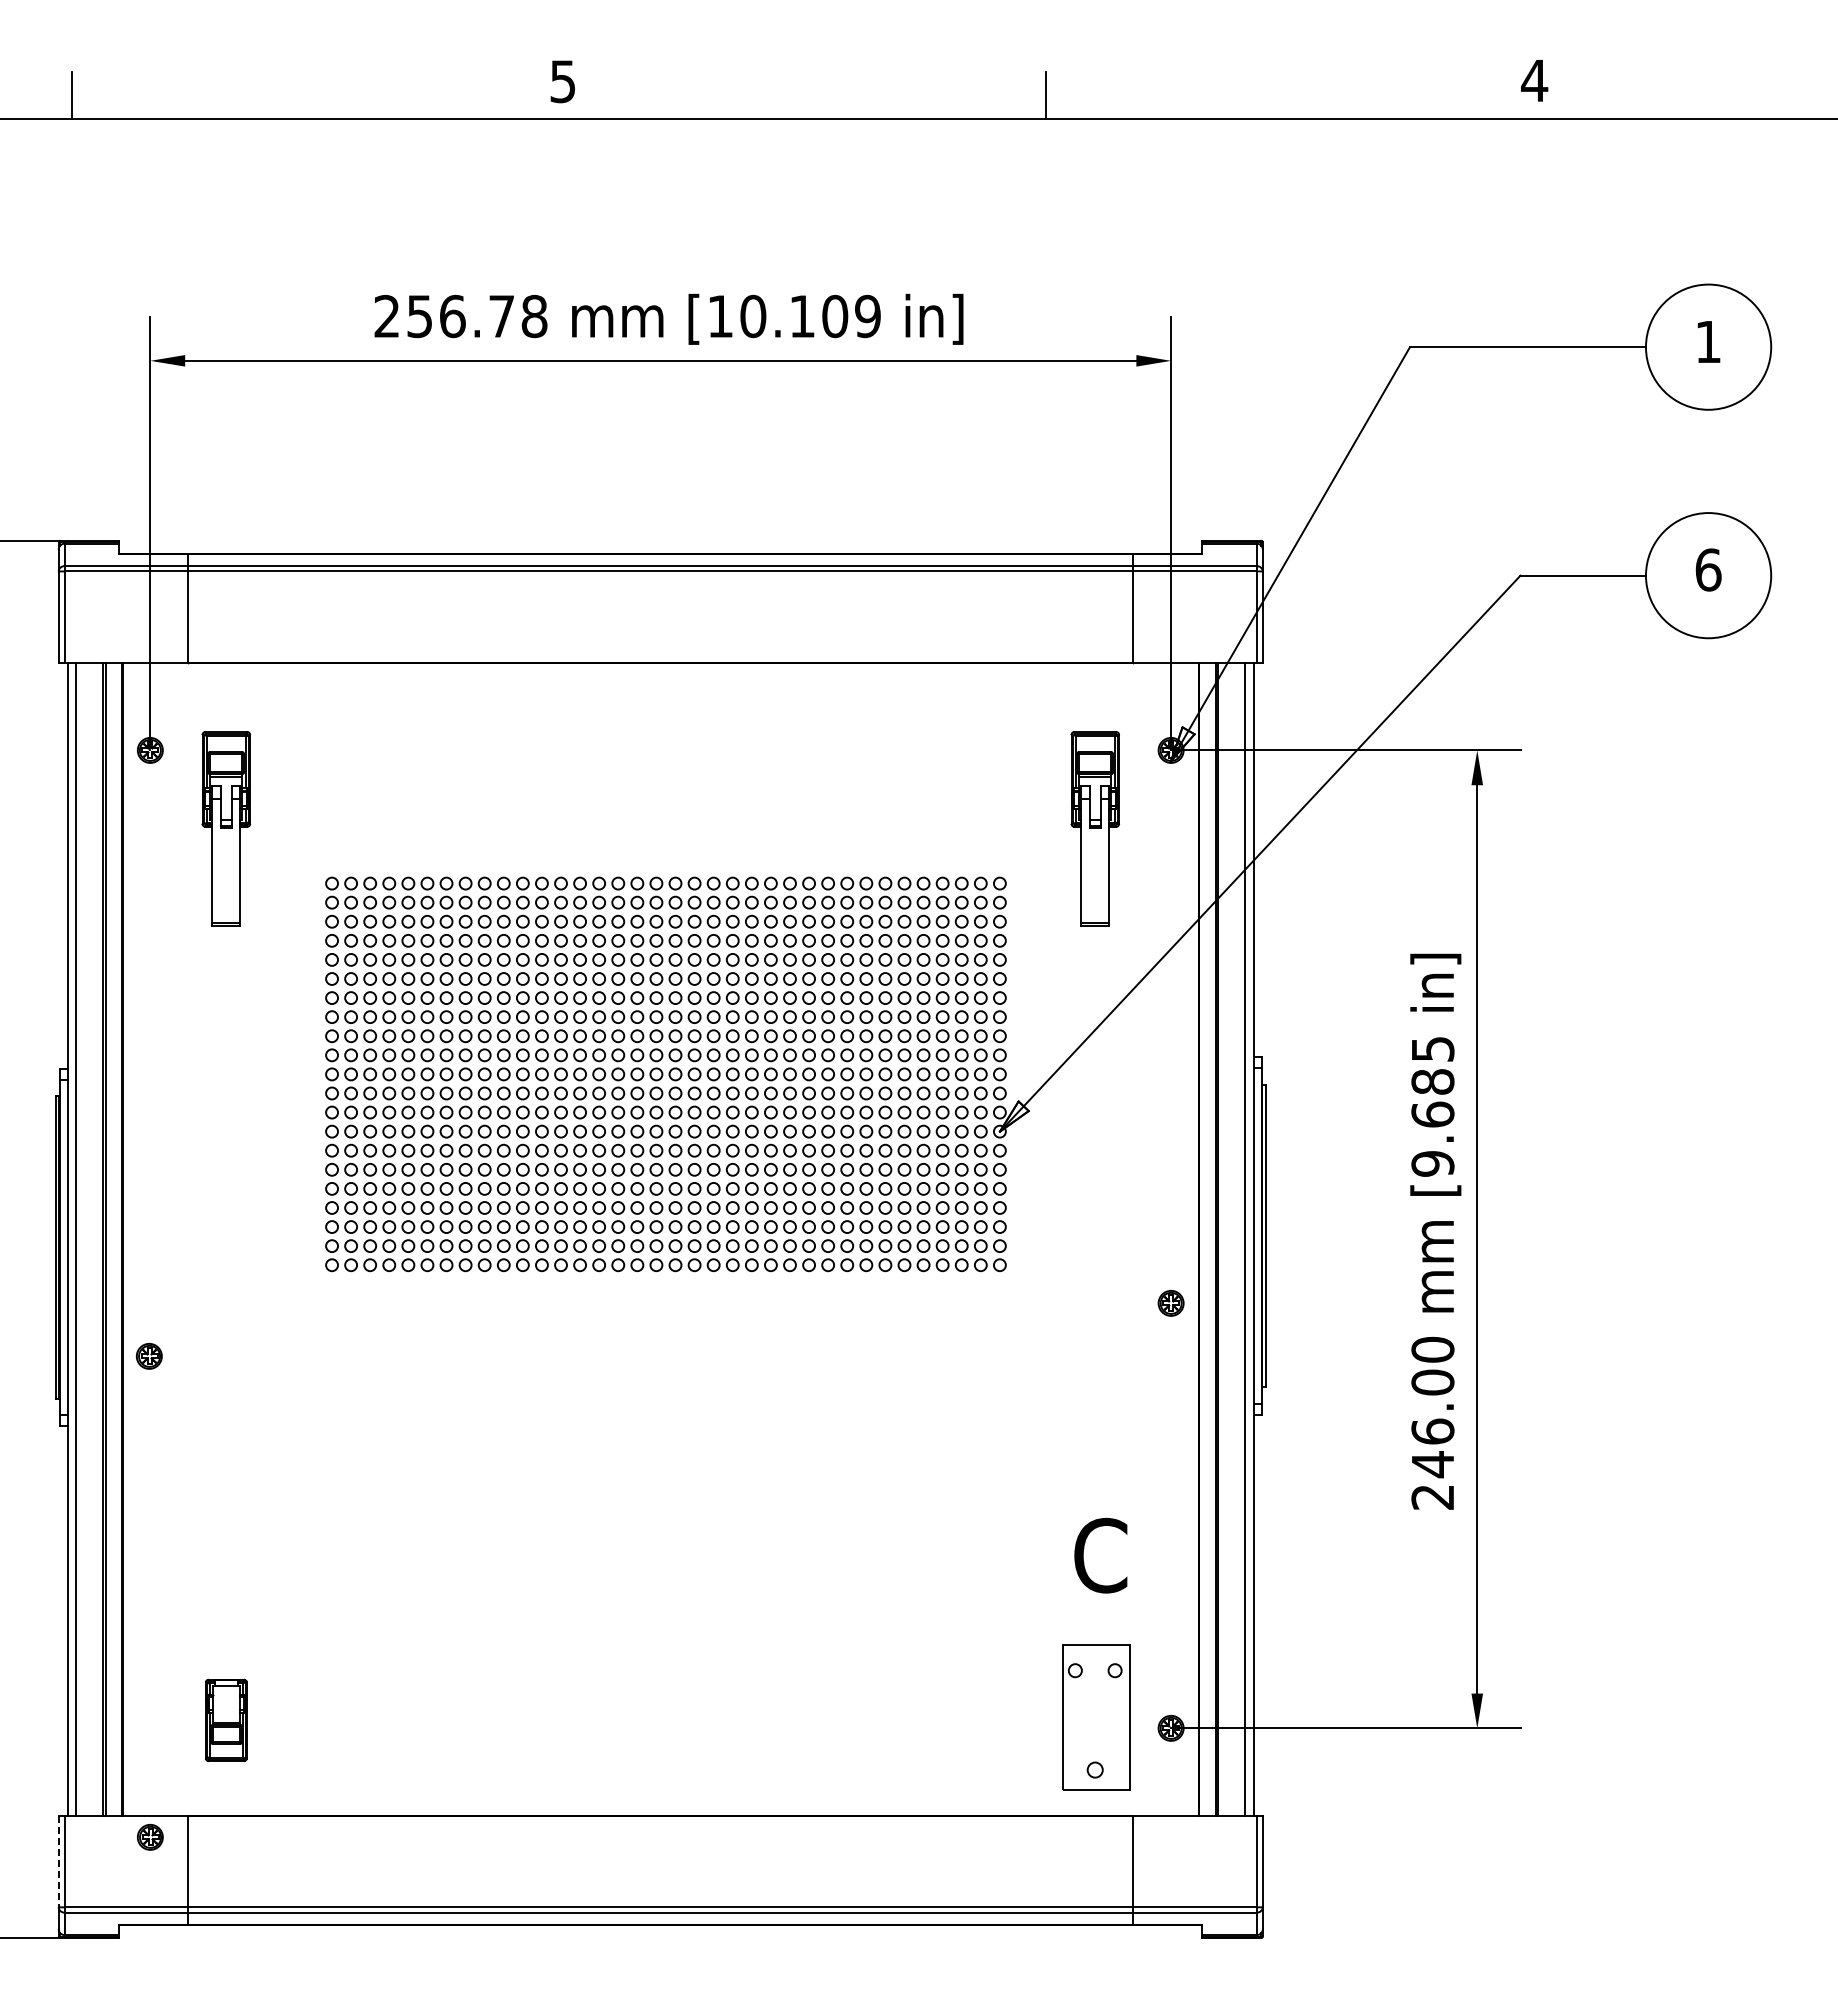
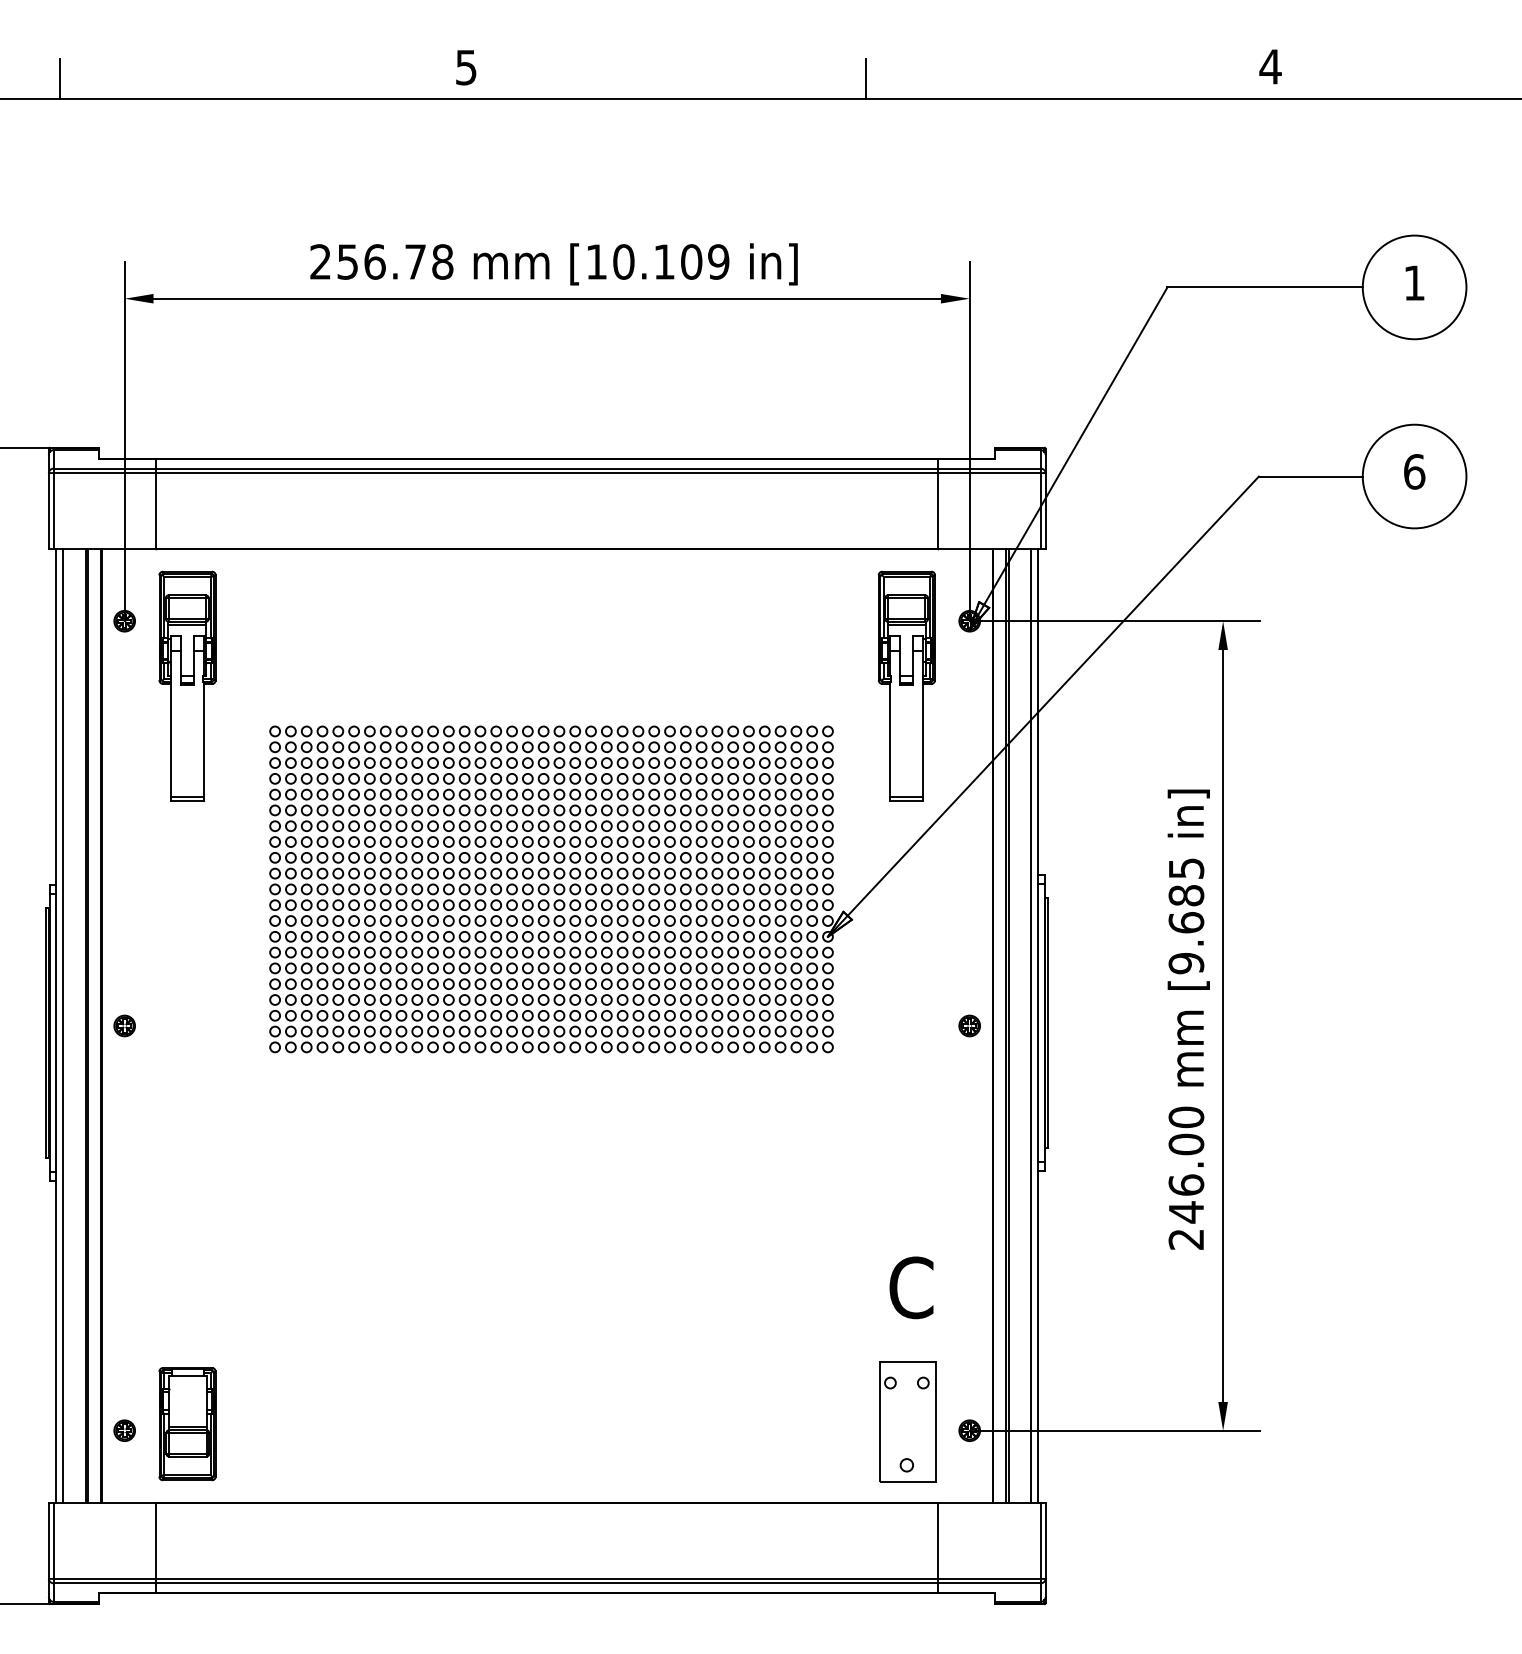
part: (226, 828) -> (187, 685), size x1.43
part: (1095, 828) -> (907, 685), size x1.43
part: (1170, 1303) -> (969, 1026), moved
part: (148, 1356) -> (124, 1026), moved
part: (226, 1720) -> (187, 1424), size x1.67
part: (149, 1837) -> (124, 1430), moved
line: (58, 1861) -> (48, 1540), dashed -> solid

